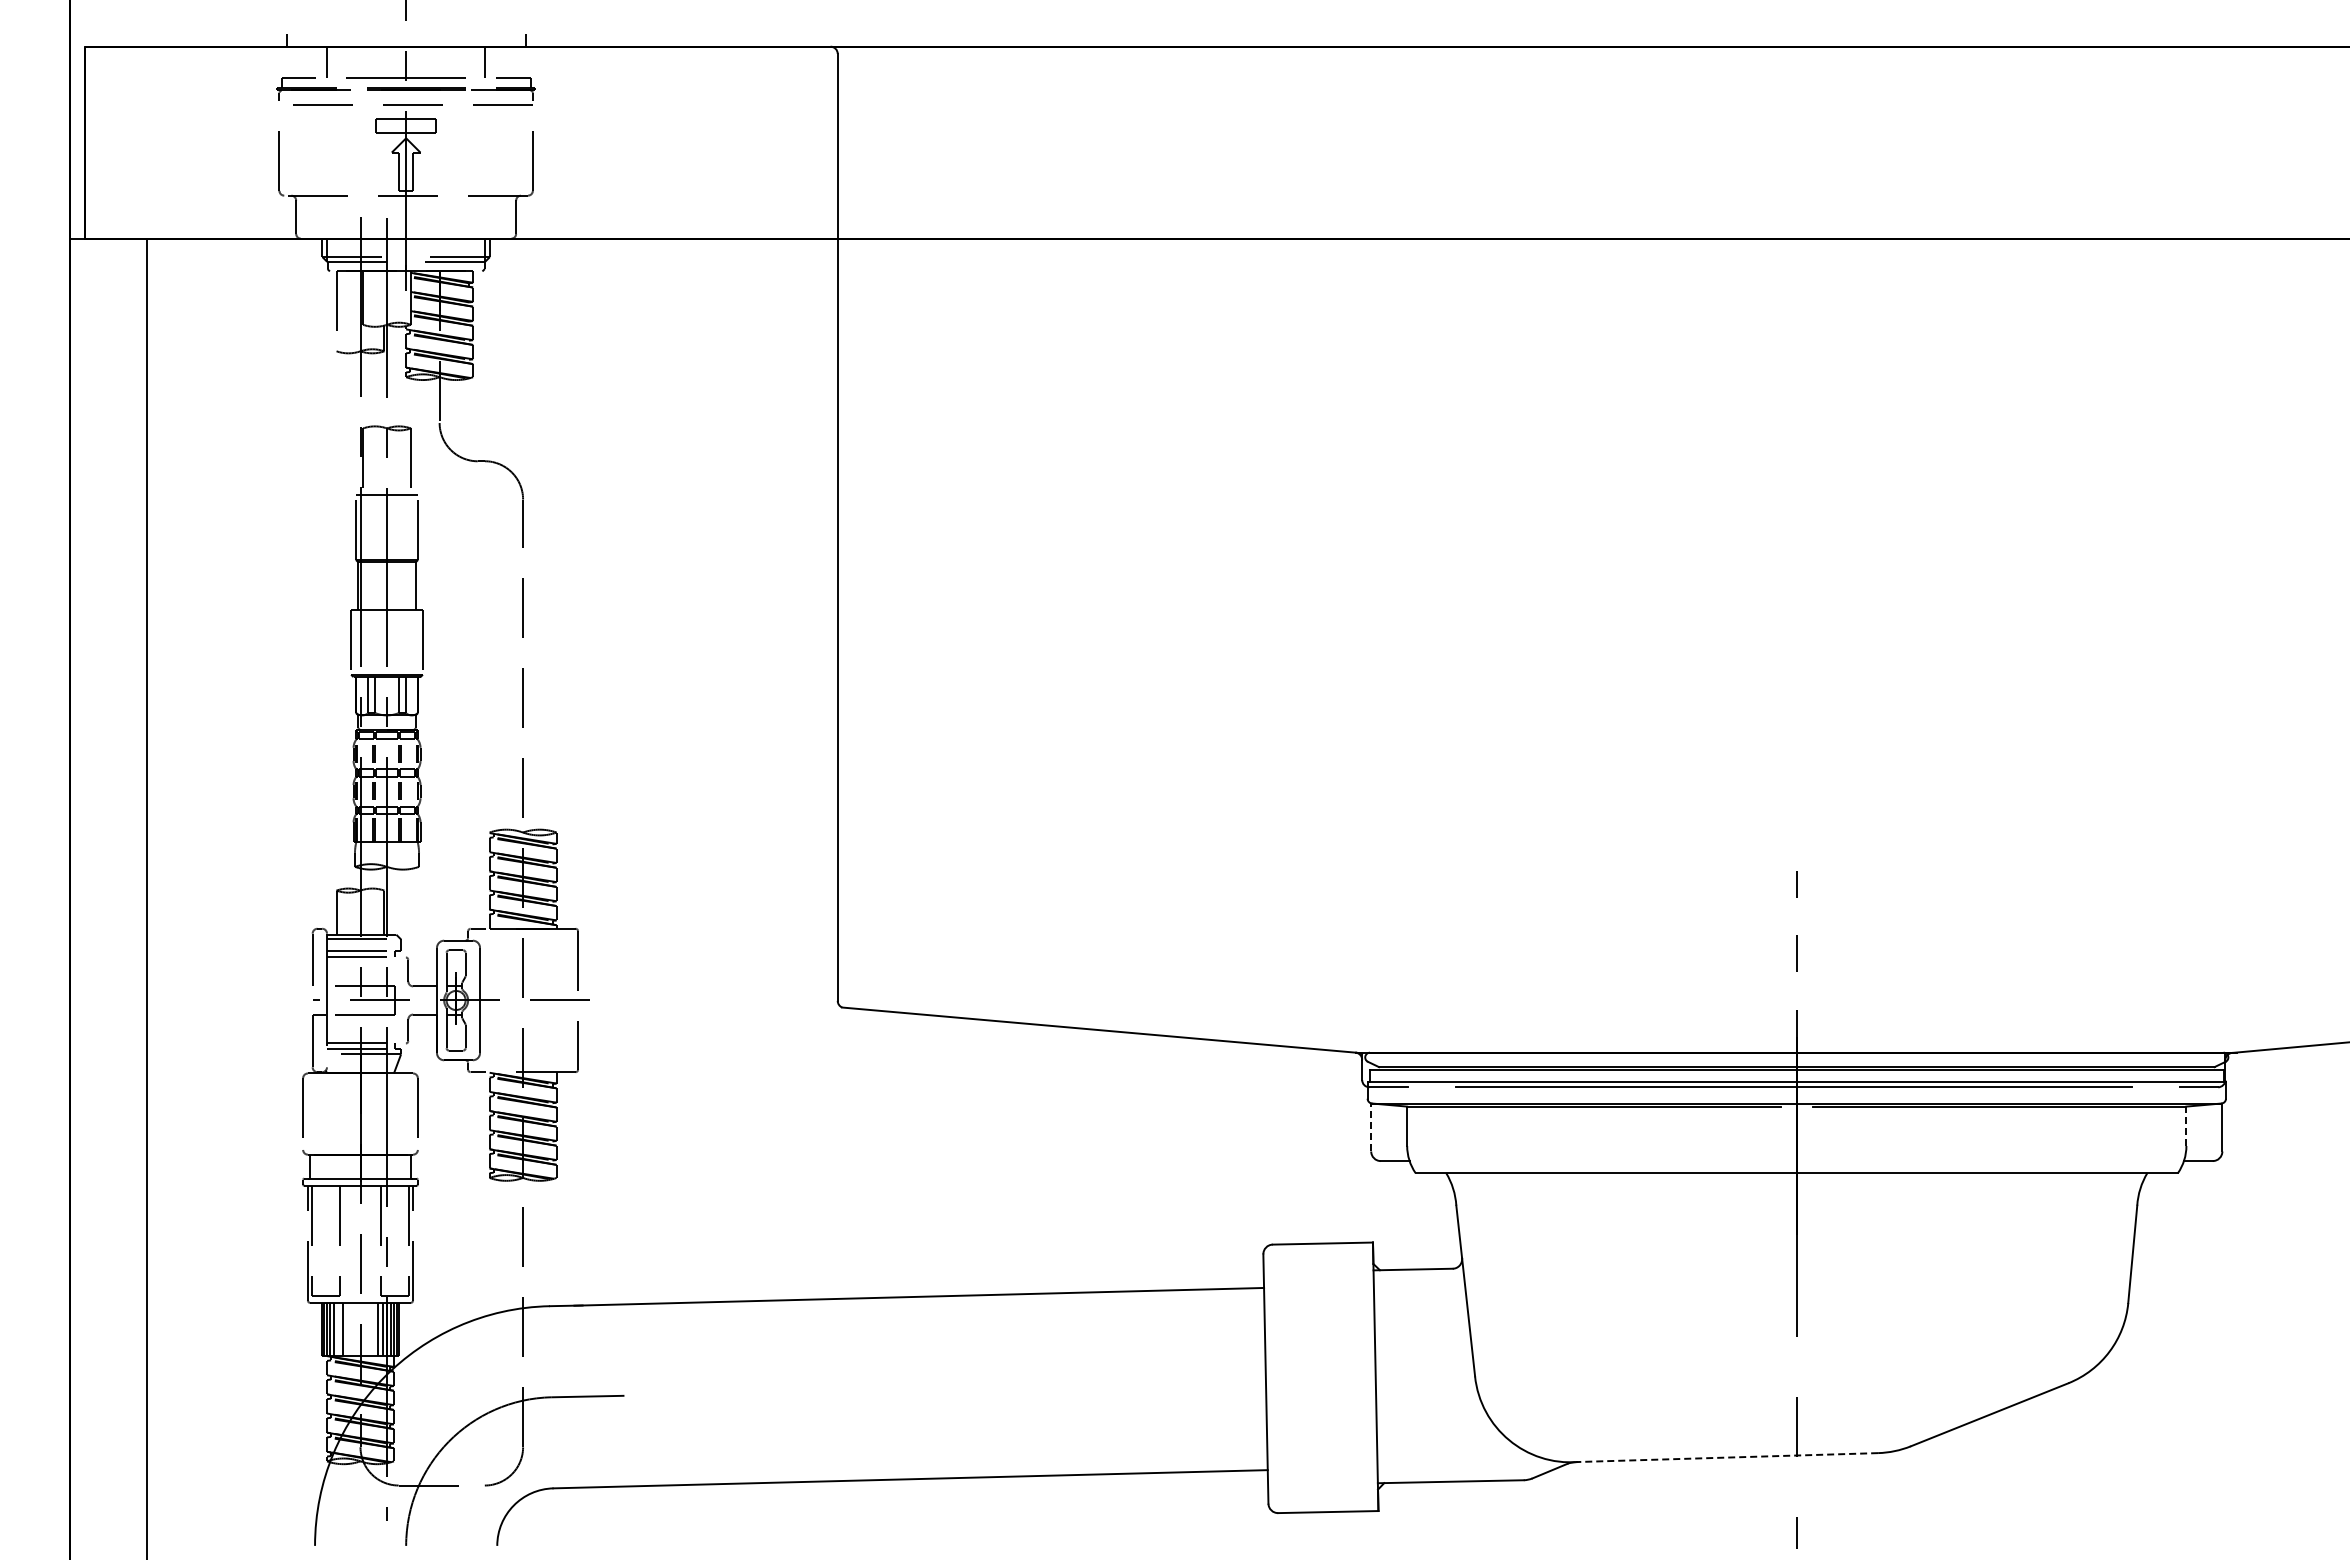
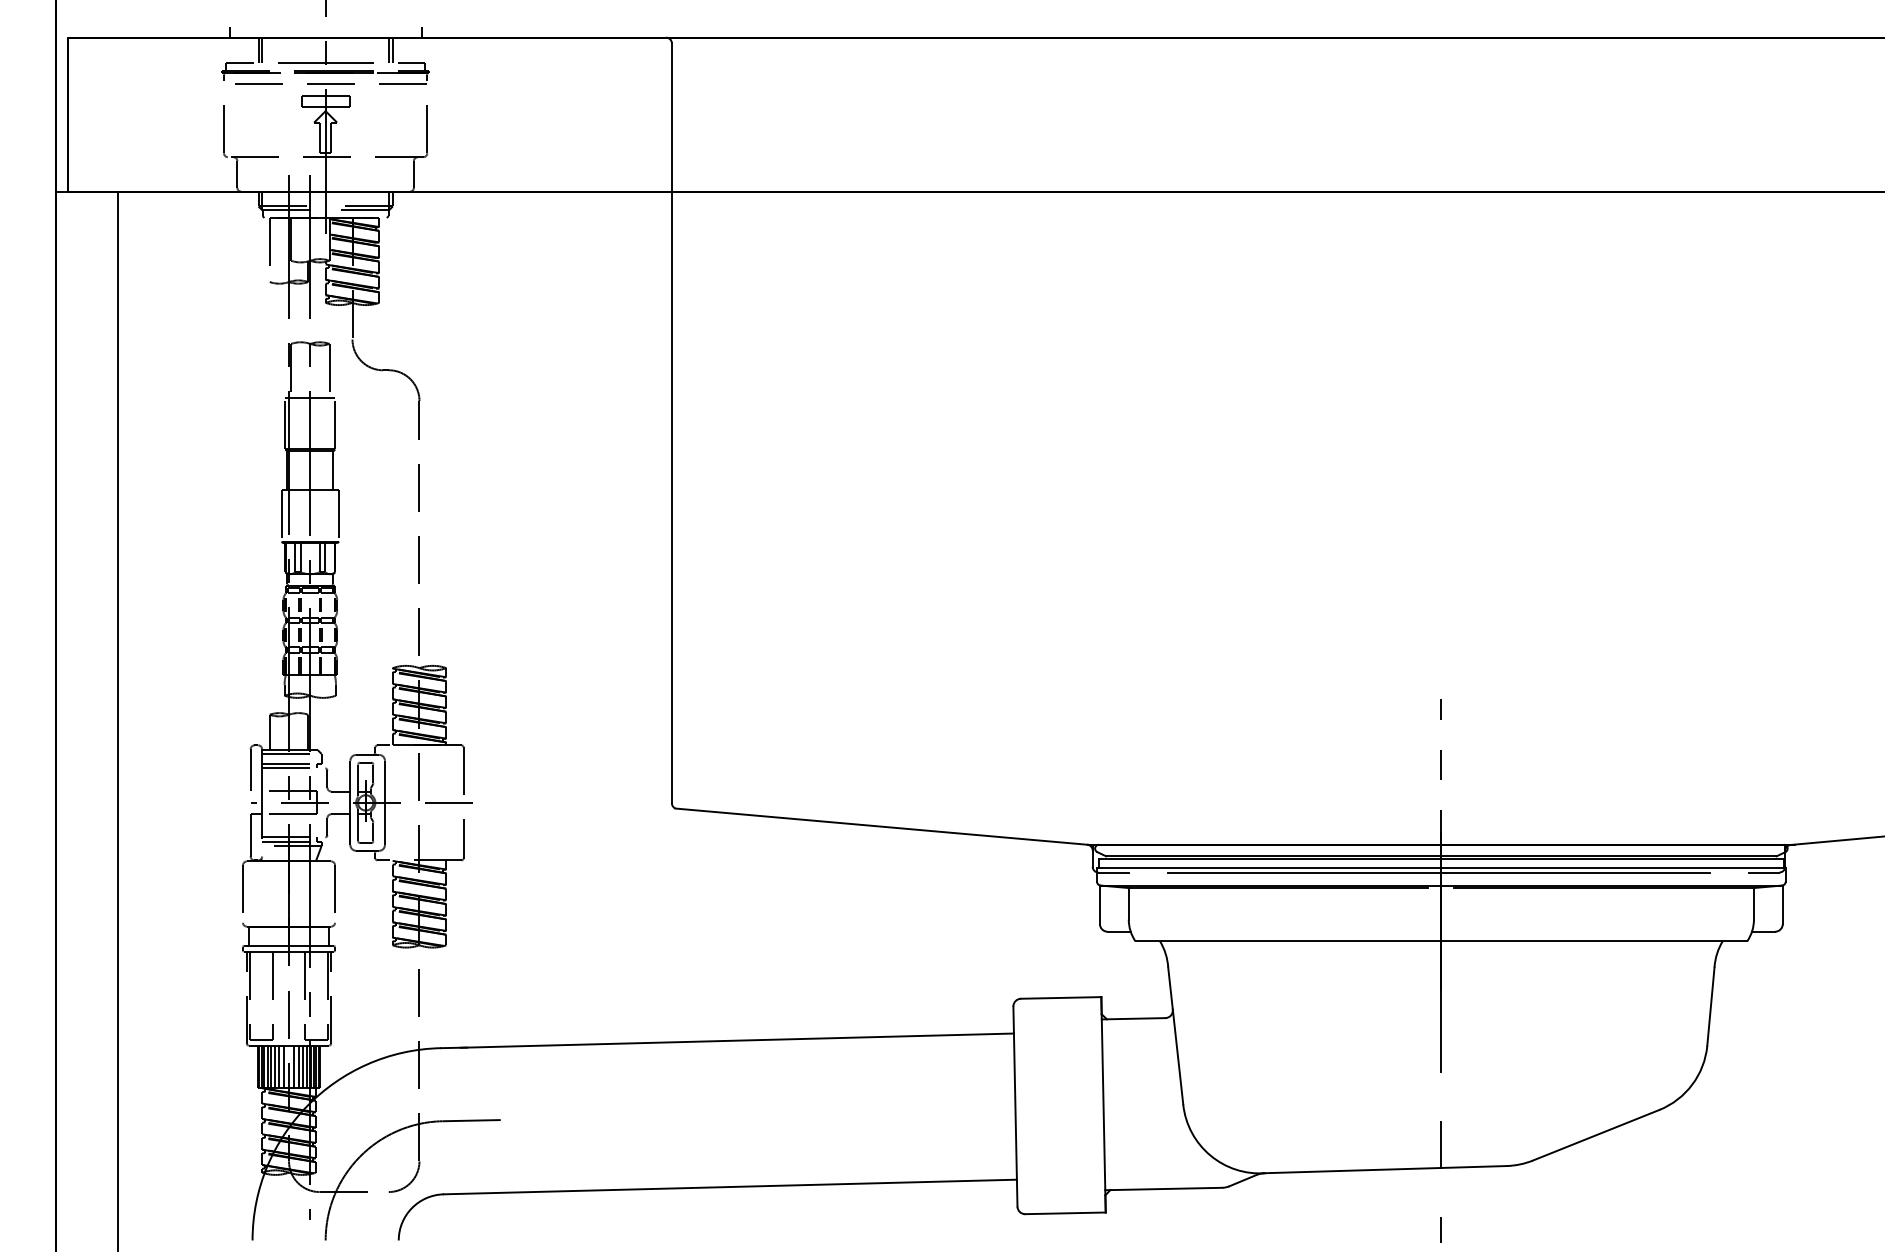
line: (322, 62) -> (258, 50), added
line: (489, 62) -> (392, 50), added
line: (2186, 1126) -> (1754, 903), dashed -> solid
line: (1371, 1127) -> (1100, 904), dashed -> solid
line: (338, 1328) -> (271, 1066), added
line: (348, 1328) -> (279, 1066), added
line: (353, 1328) -> (283, 1066), added
line: (367, 1328) -> (294, 1066), added
line: (372, 1328) -> (298, 1066), added
line: (1726, 1457) -> (1384, 1169), dashed -> solid

